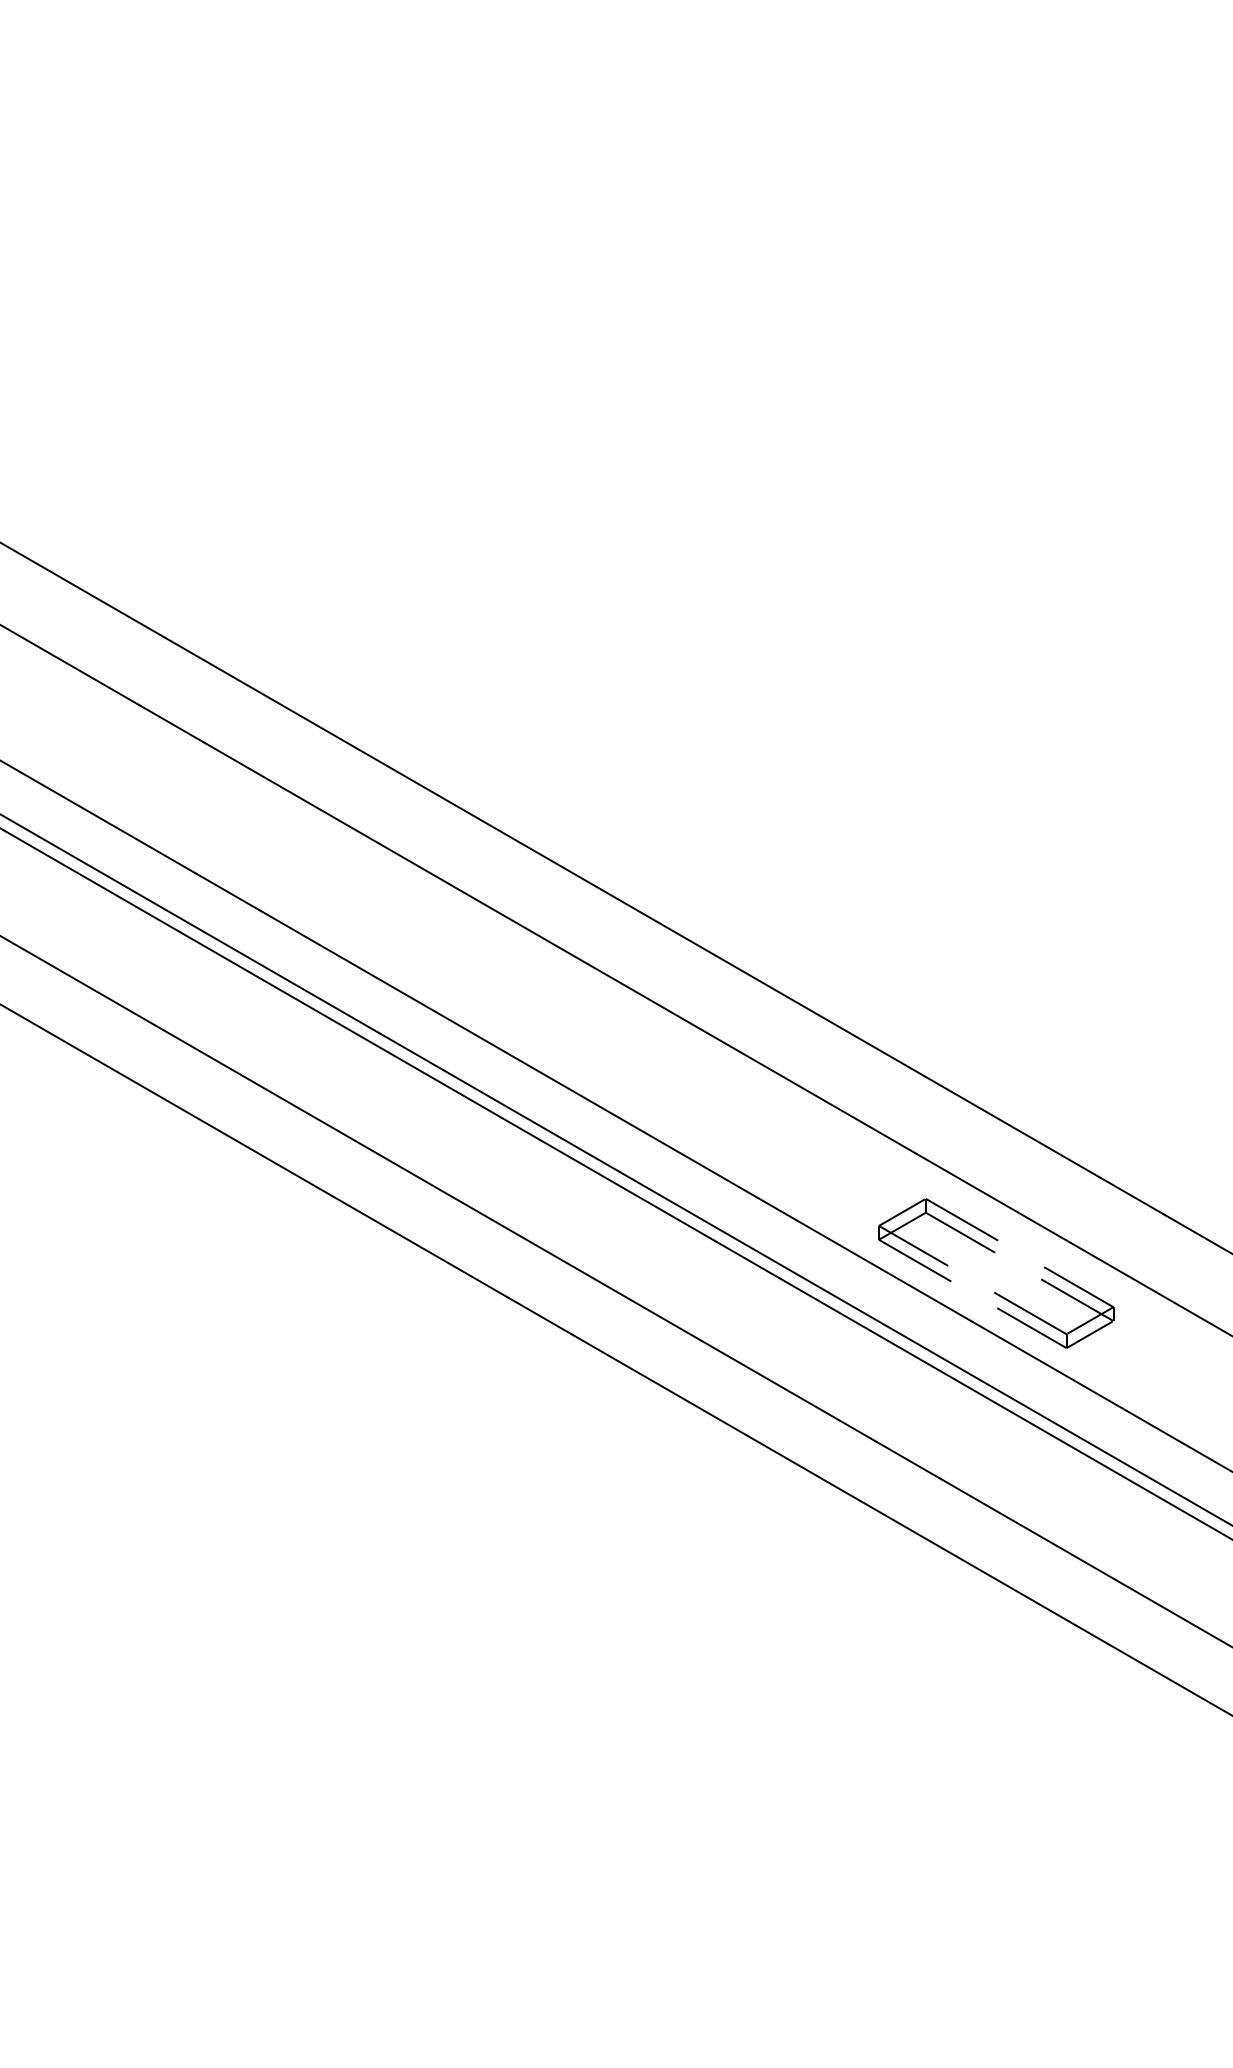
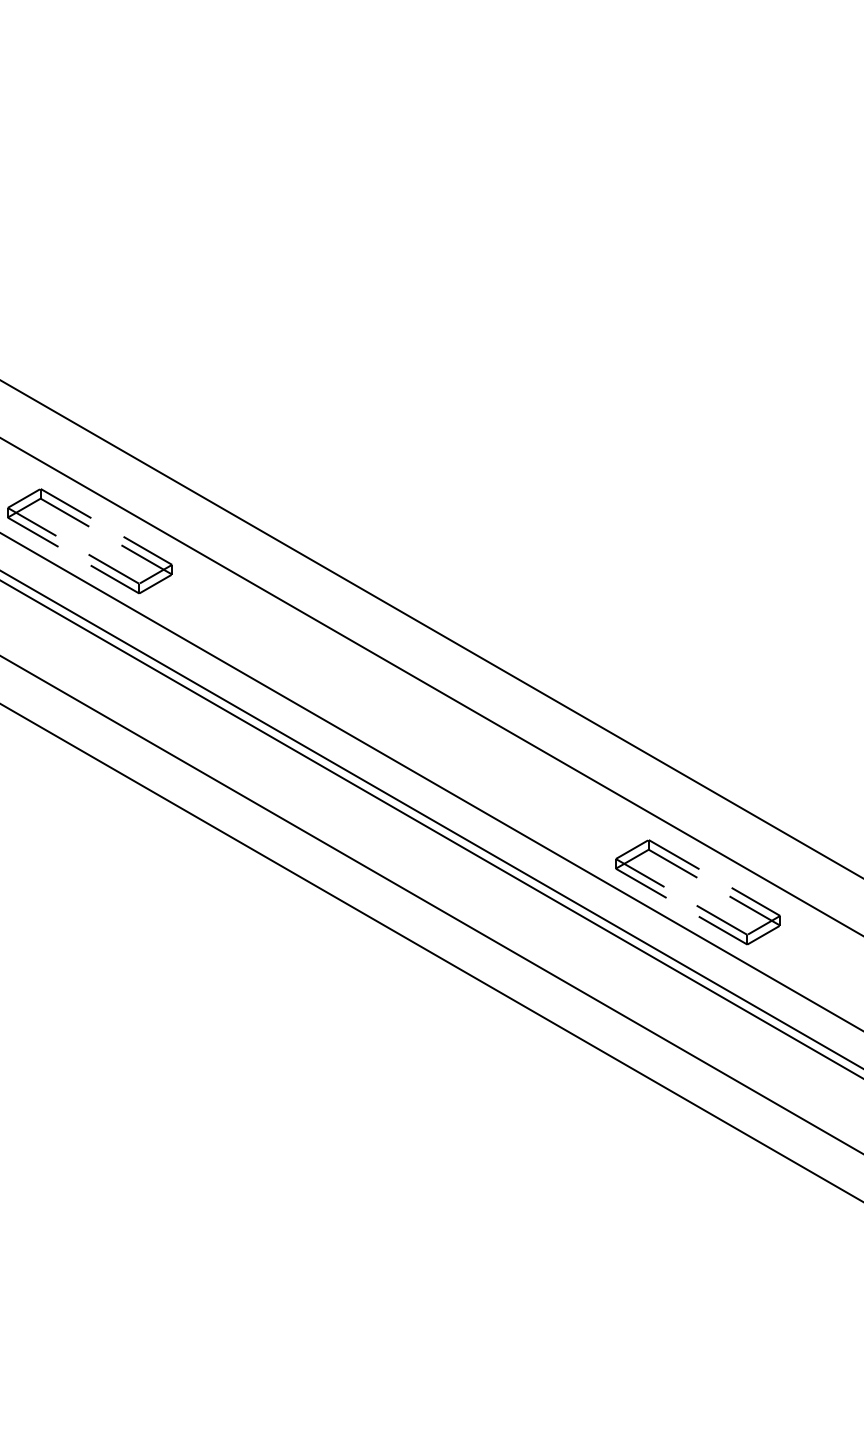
part: (128, 791) -> (90, 554), added

